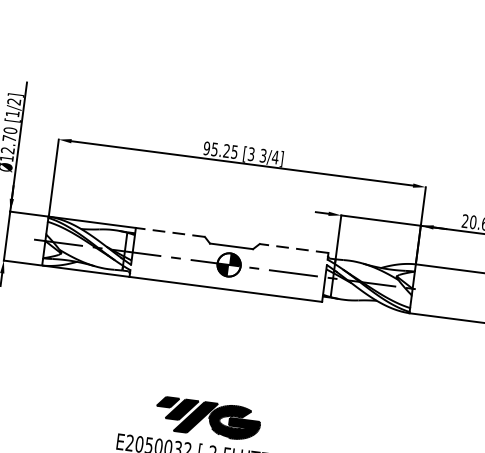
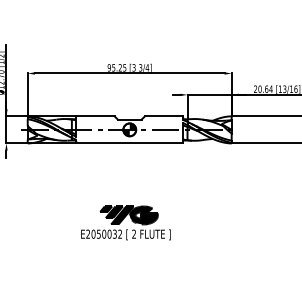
line: (168, 232) -> (94, 116), dashed -> solid
line: (293, 248) -> (163, 116), dashed -> solid

